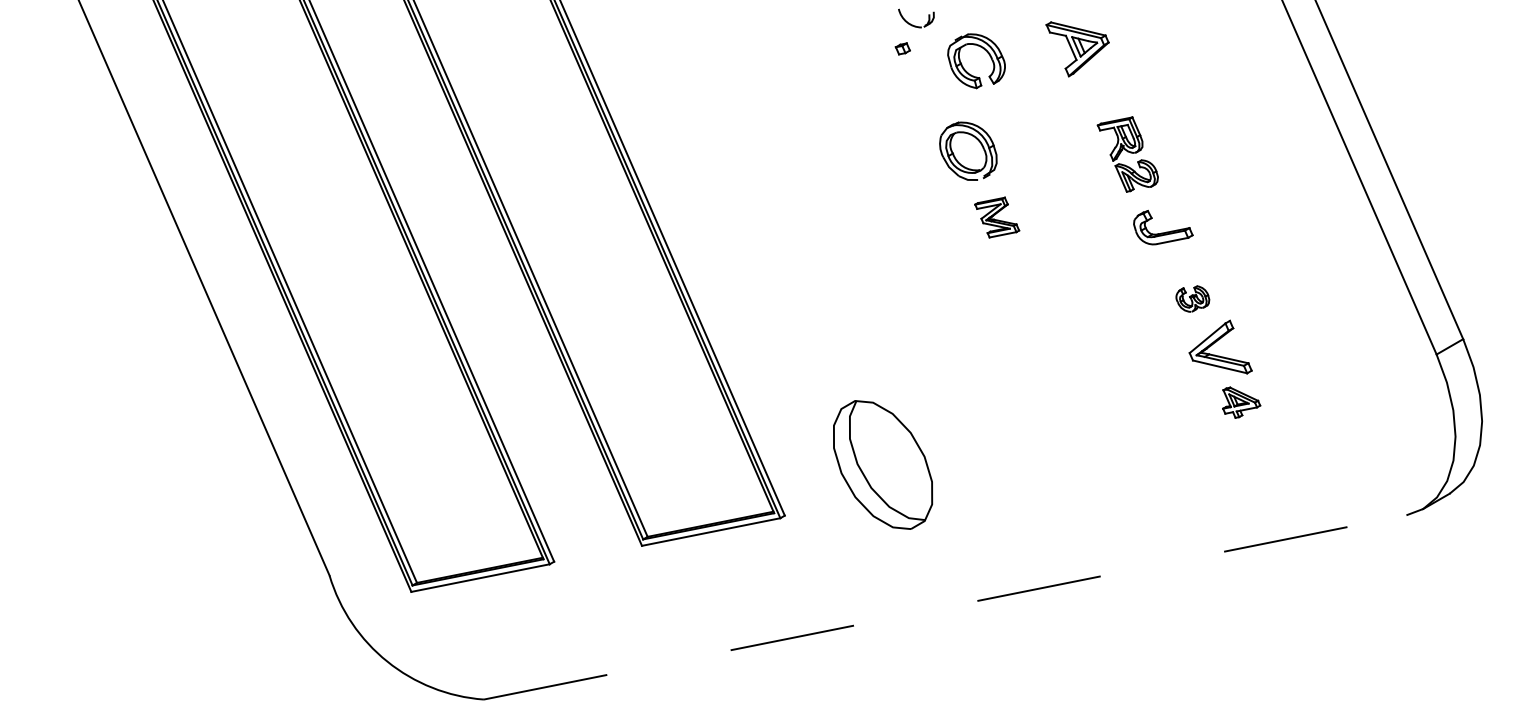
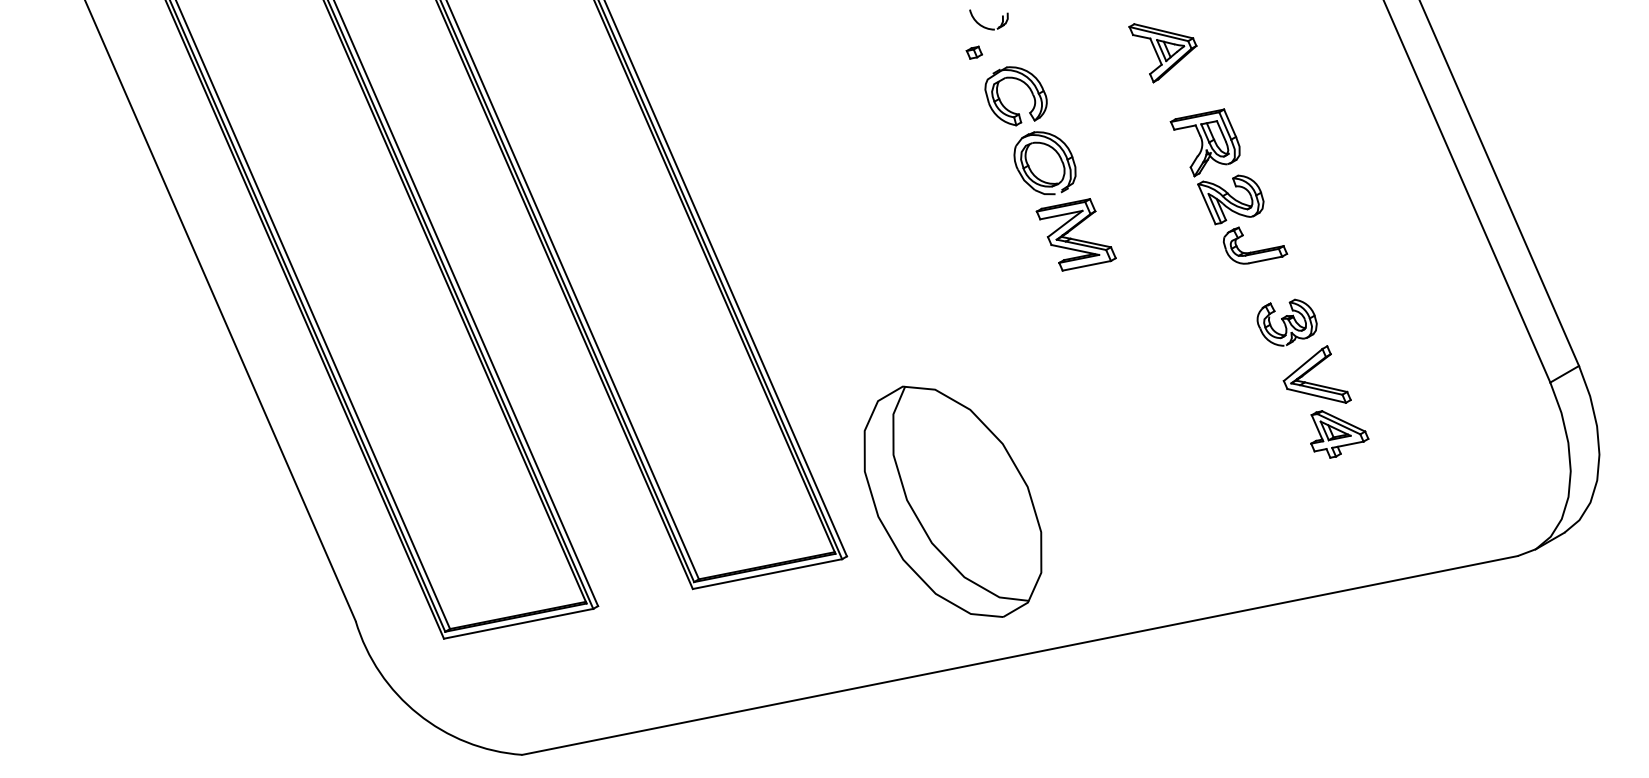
part: (966, 70) -> (1005, 106), moved
part: (1127, 154) -> (1216, 166), size x1.43
part: (996, 217) -> (1075, 234), size x1.67
part: (1192, 298) -> (1286, 322), size x1.67
part: (1241, 402) -> (1339, 434), size x1.43
part: (882, 464) -> (952, 501), size x1.67
line: (945, 607) -> (1020, 655), dashed -> solid

